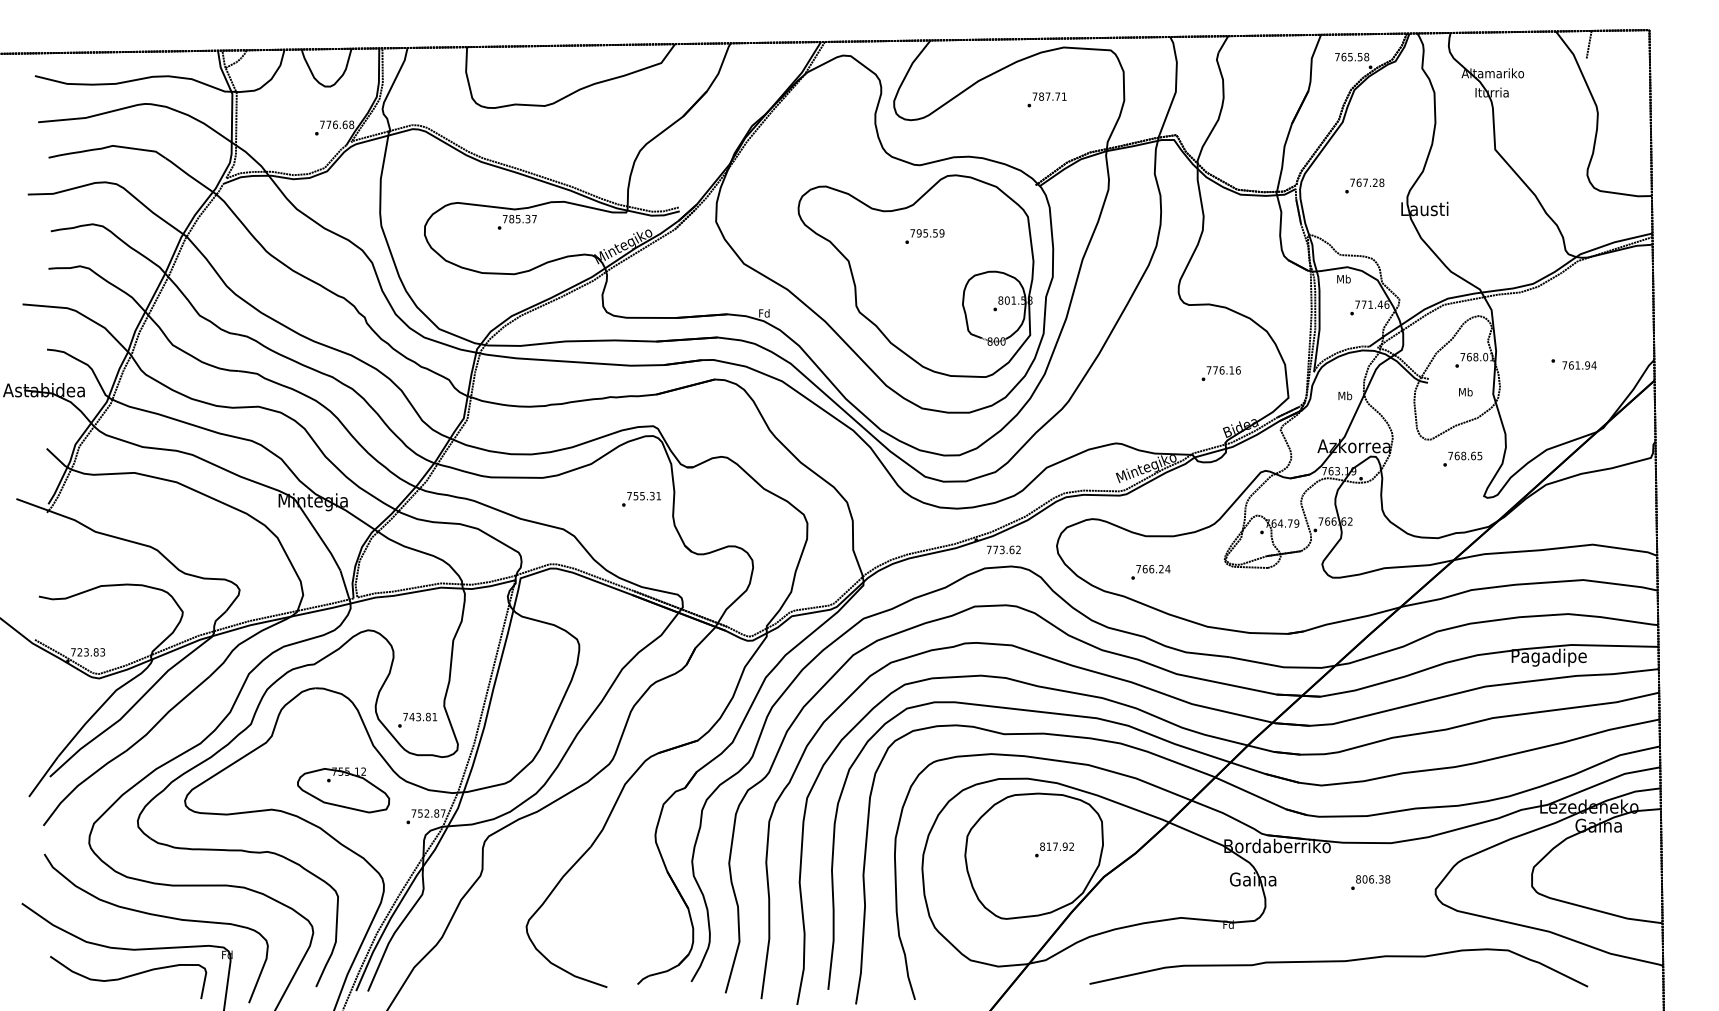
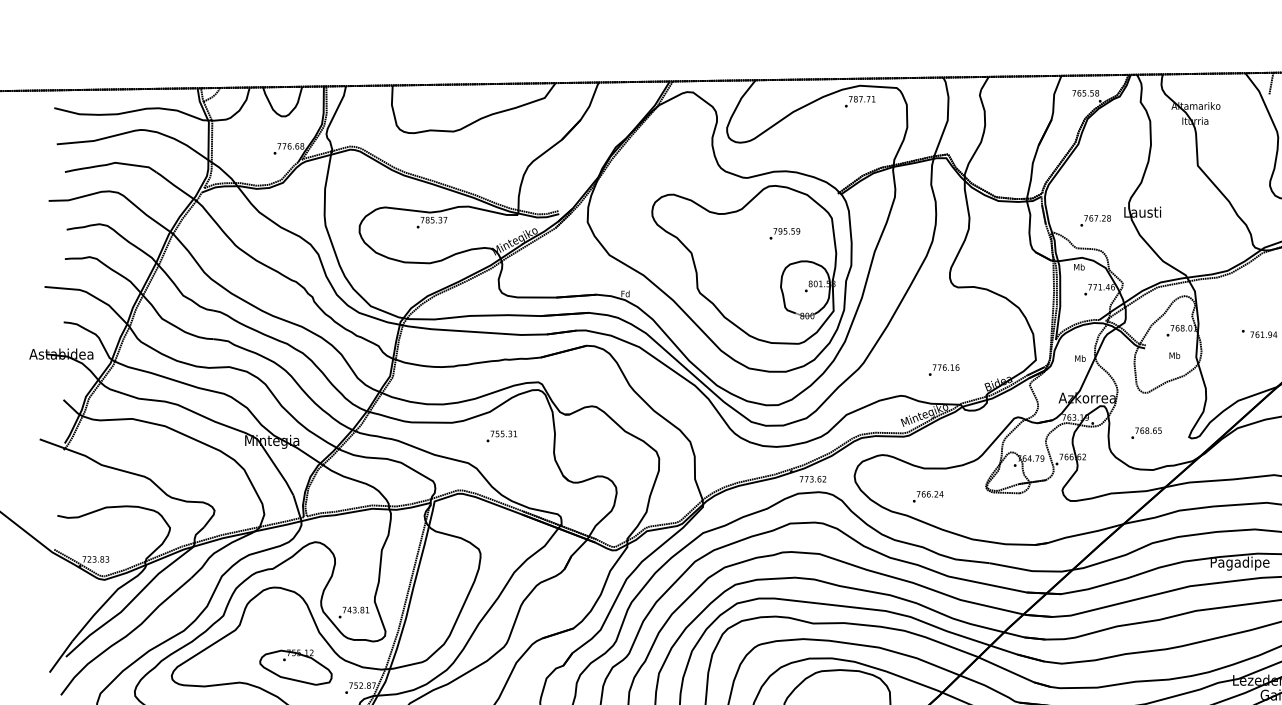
text: (1046, 99) -> (859, 101), moved
text: (1364, 185) -> (1095, 220), moved
text: (924, 236) -> (784, 233), moved
text: (1220, 373) -> (943, 370), moved
text: (1462, 458) -> (1146, 432), moved
text: (641, 499) -> (501, 436), moved

